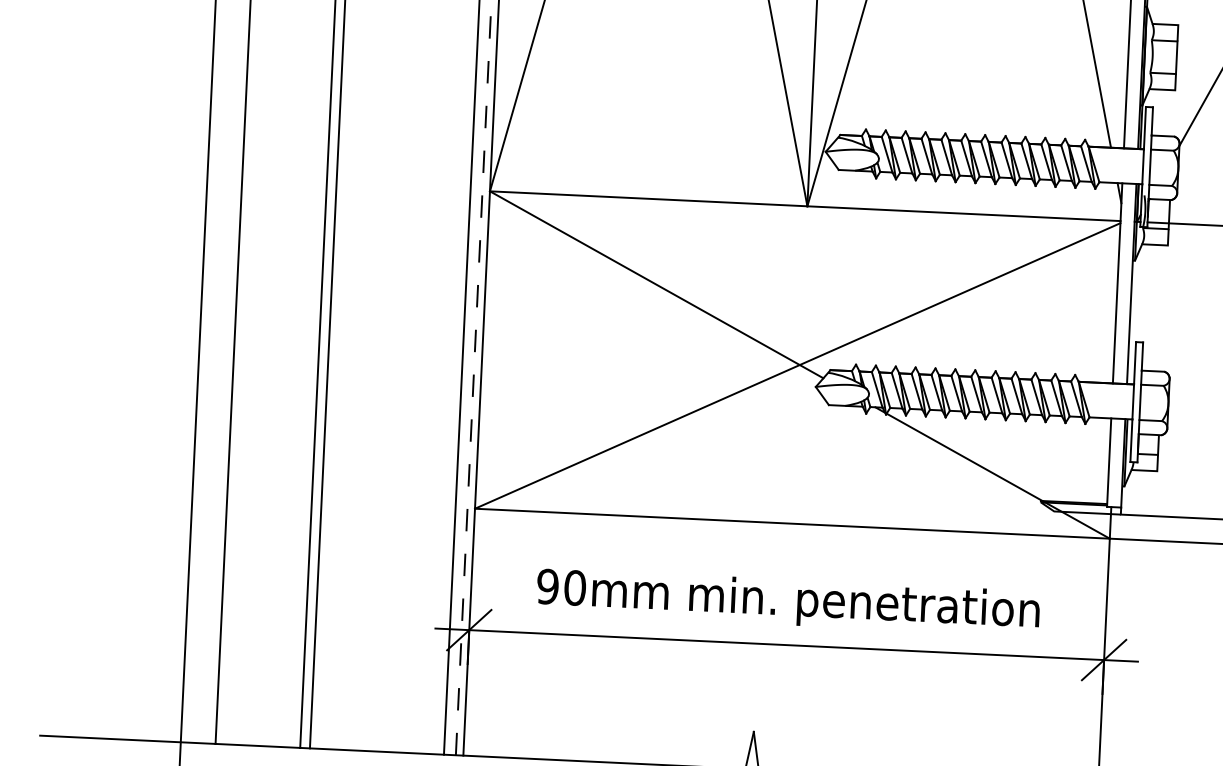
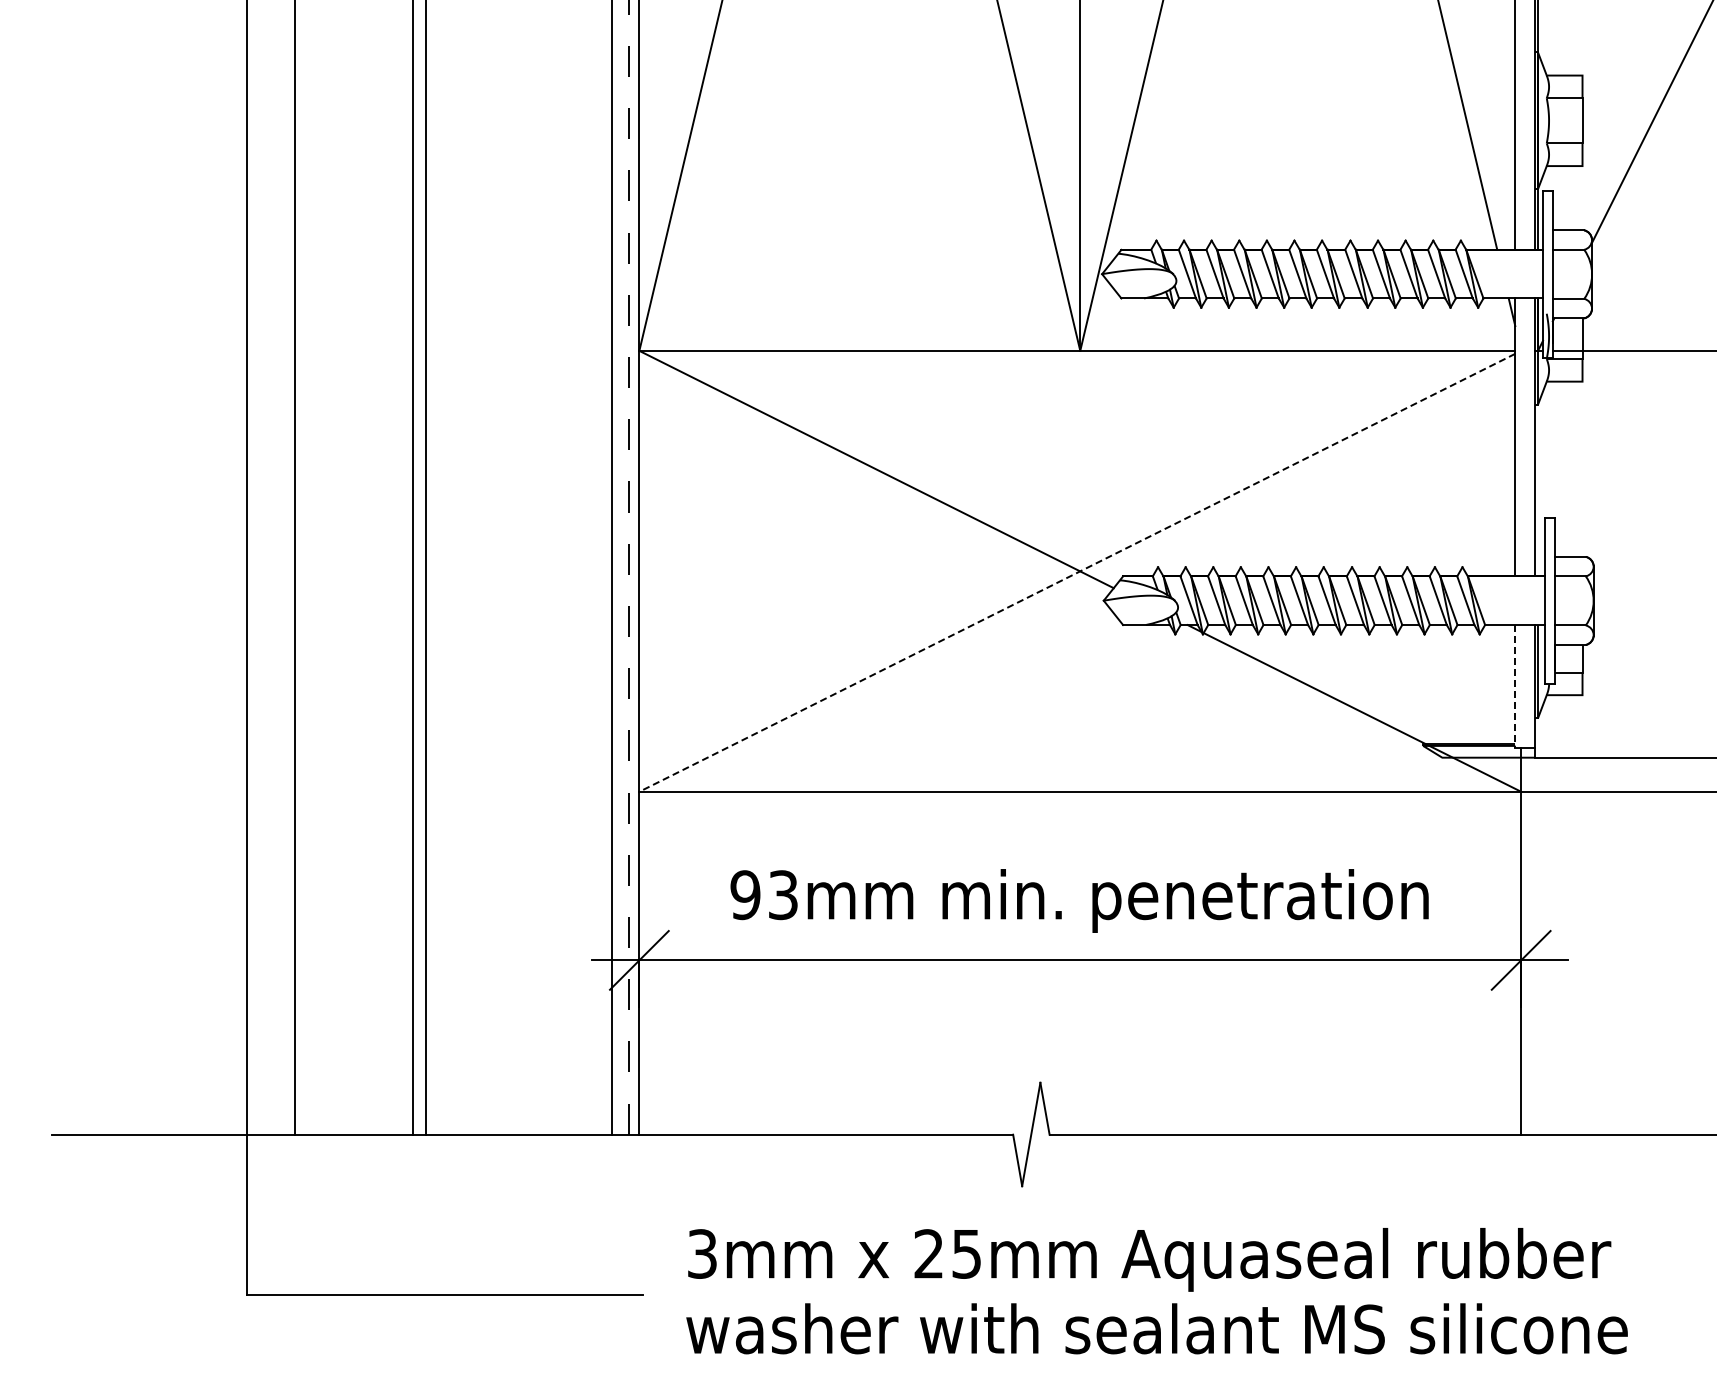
line: (797, 365) -> (1077, 572), solid -> dashed
line: (1109, 462) -> (1515, 686), solid -> dashed
text: (575, 588) -> (783, 895), 90mm -> 93mm

